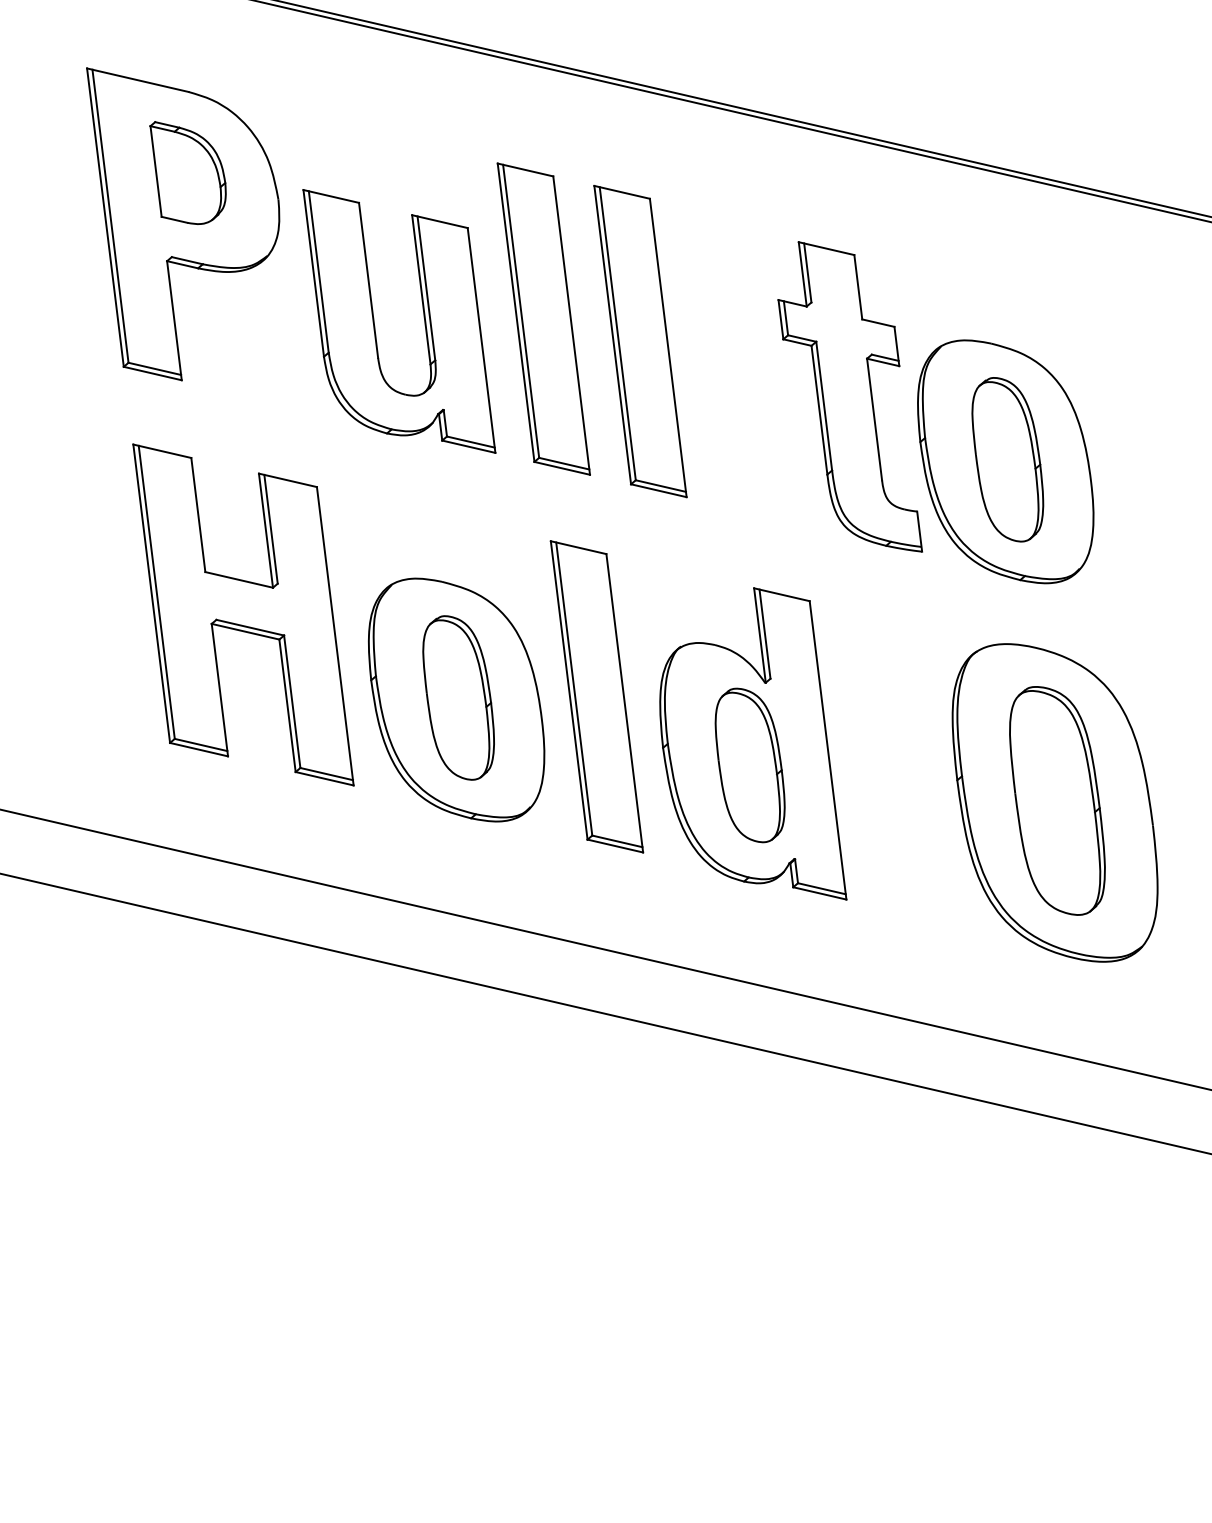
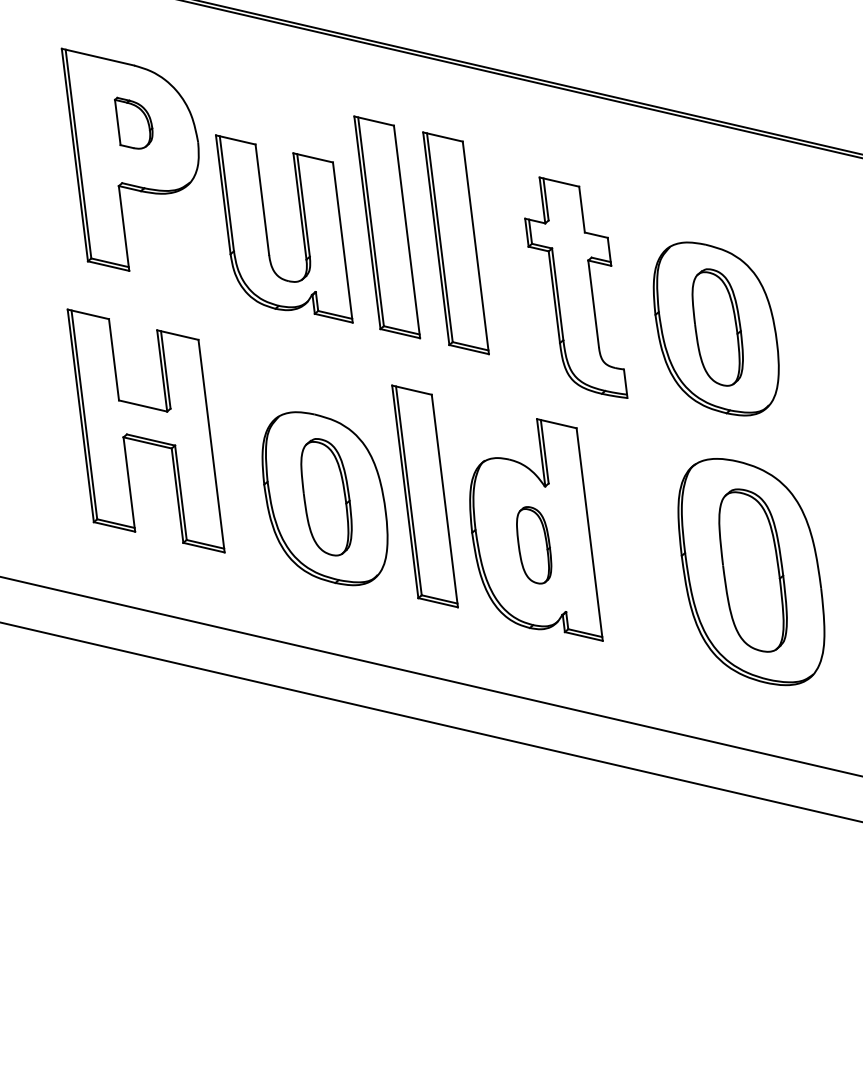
part: (187, 172) -> (133, 122), size x0.7
part: (849, 396) -> (575, 287), moved
part: (243, 614) -> (146, 430), moved
part: (749, 765) -> (533, 545), size x0.7

